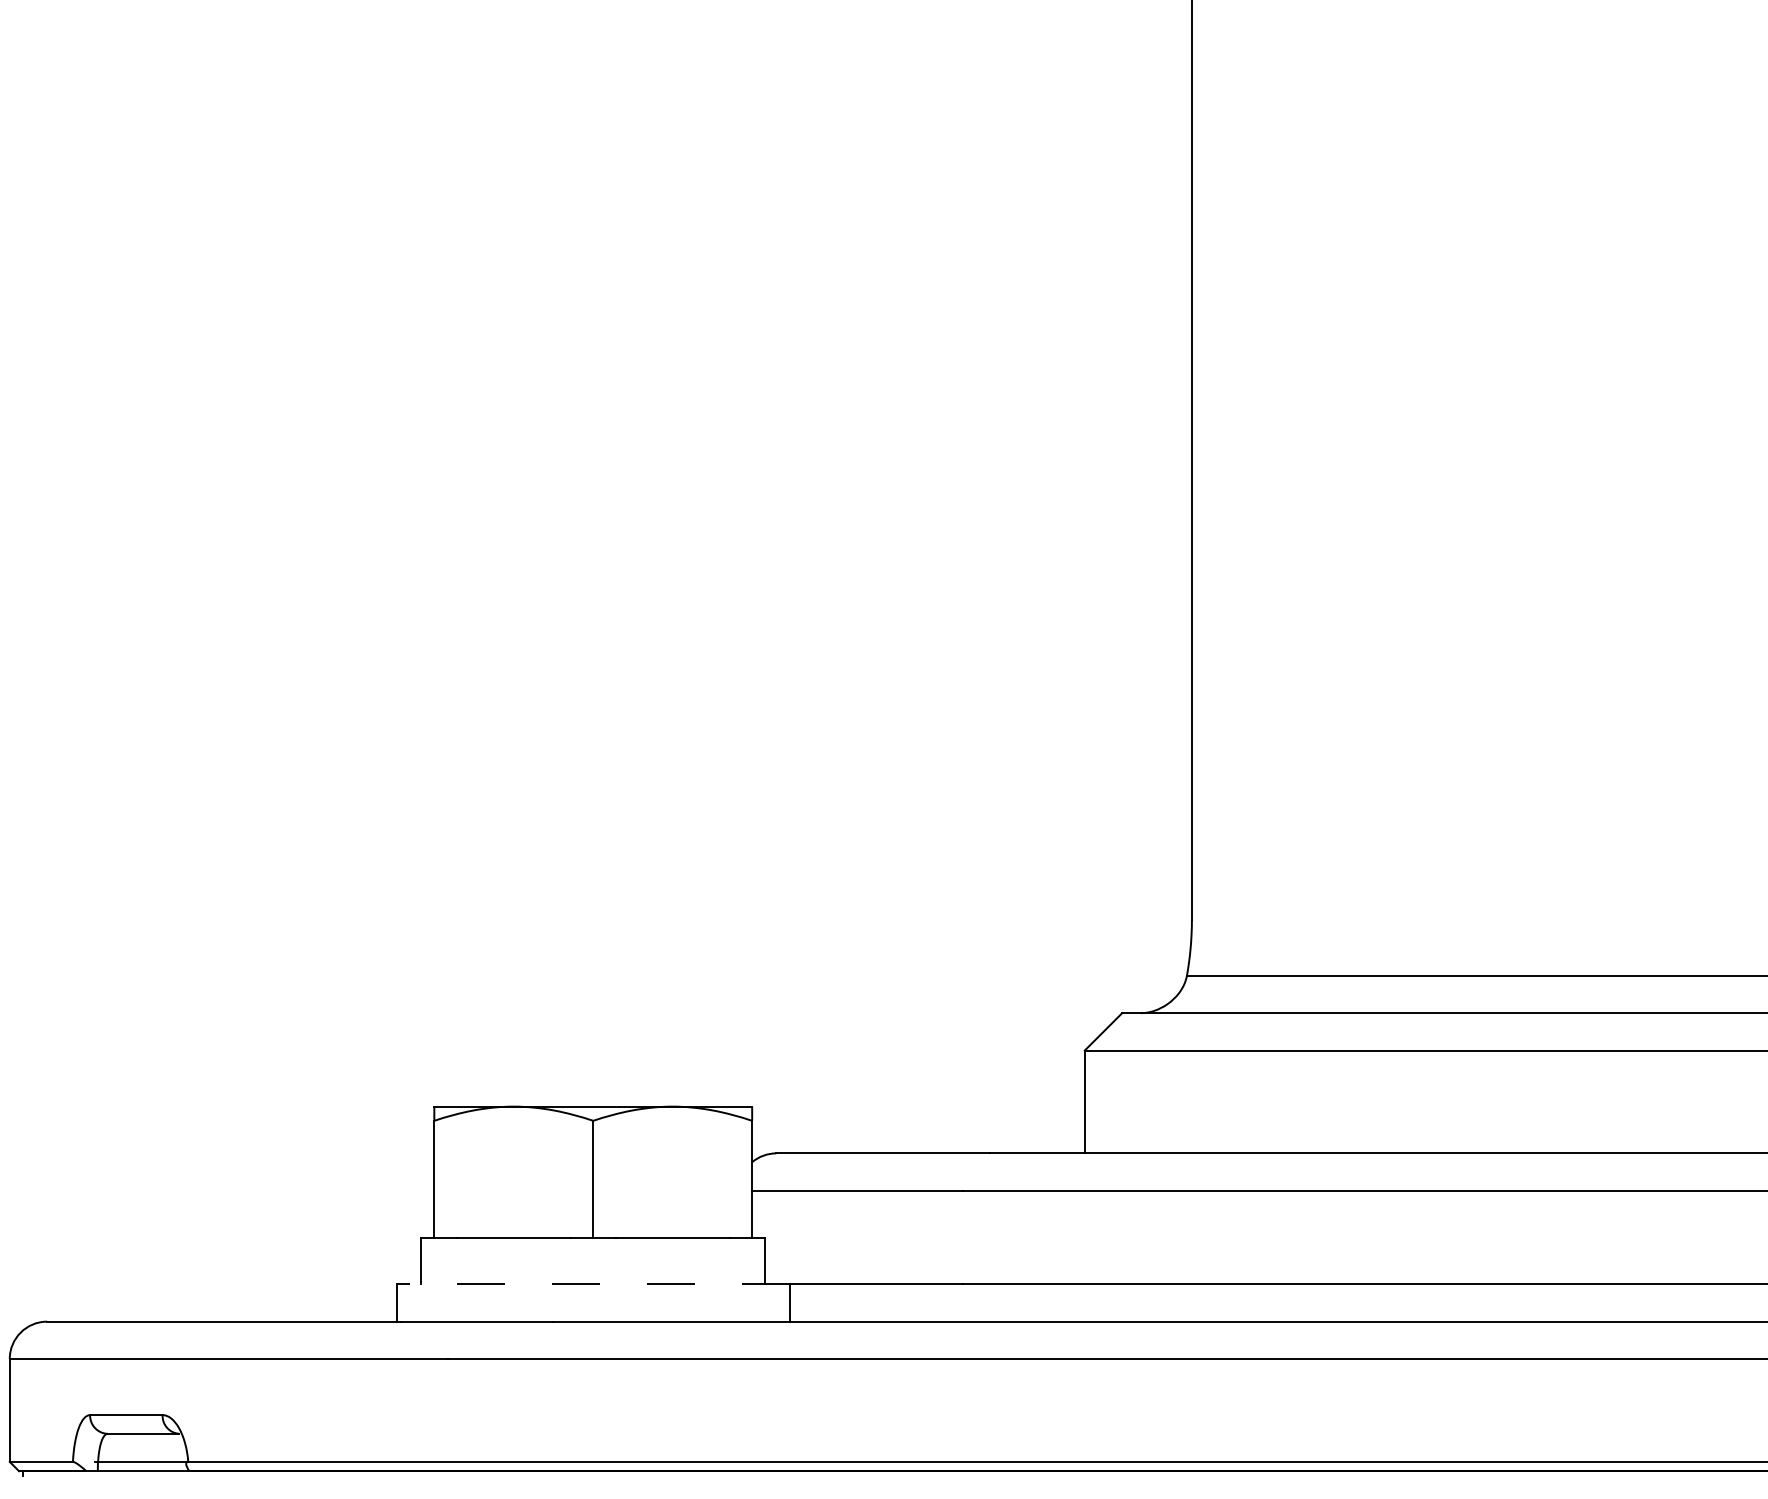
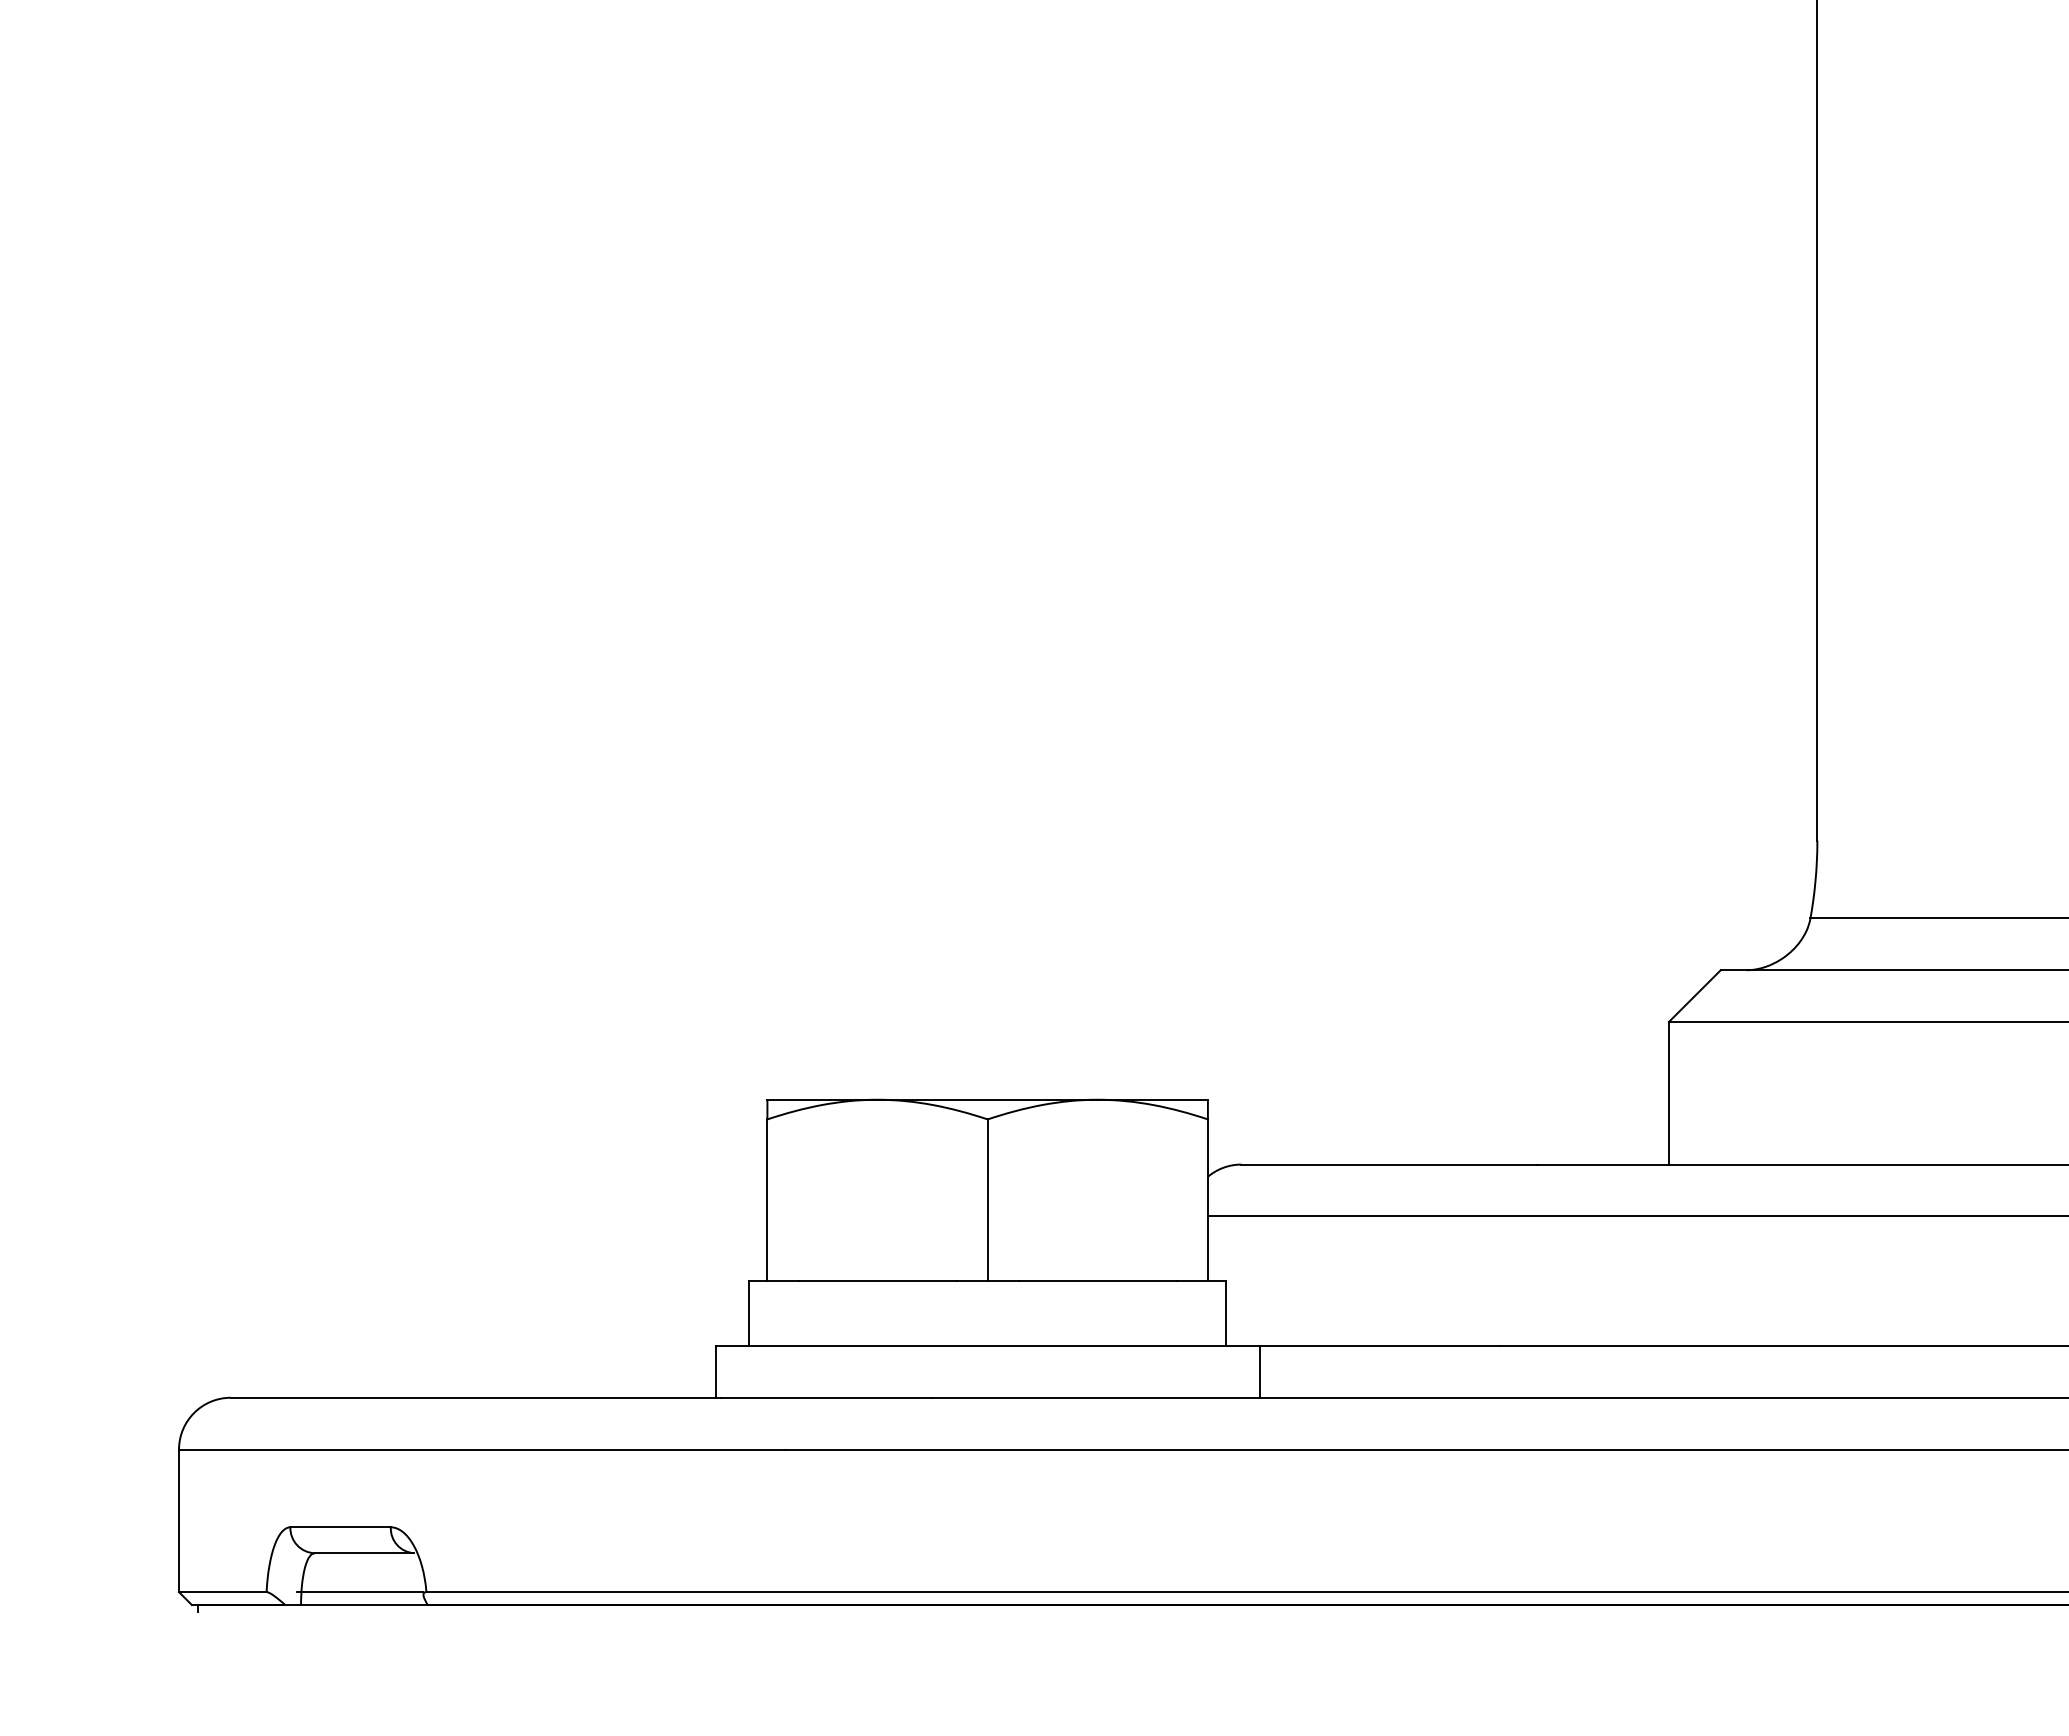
line: (592, 1284) -> (986, 1346), dashed -> solid

